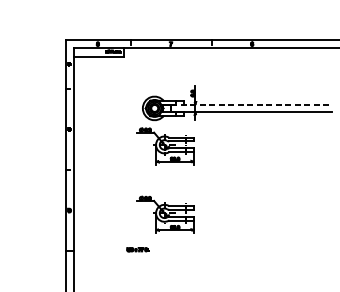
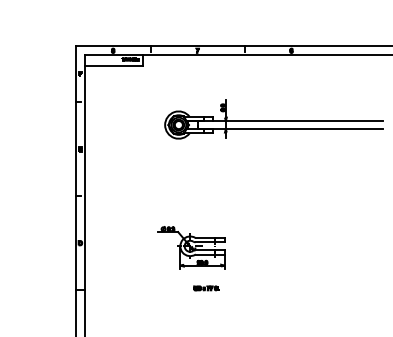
line: (251, 105) -> (290, 121), dashed -> solid
part: (165, 146) -> (191, 168), removed
part: (137, 249) -> (206, 288), moved

